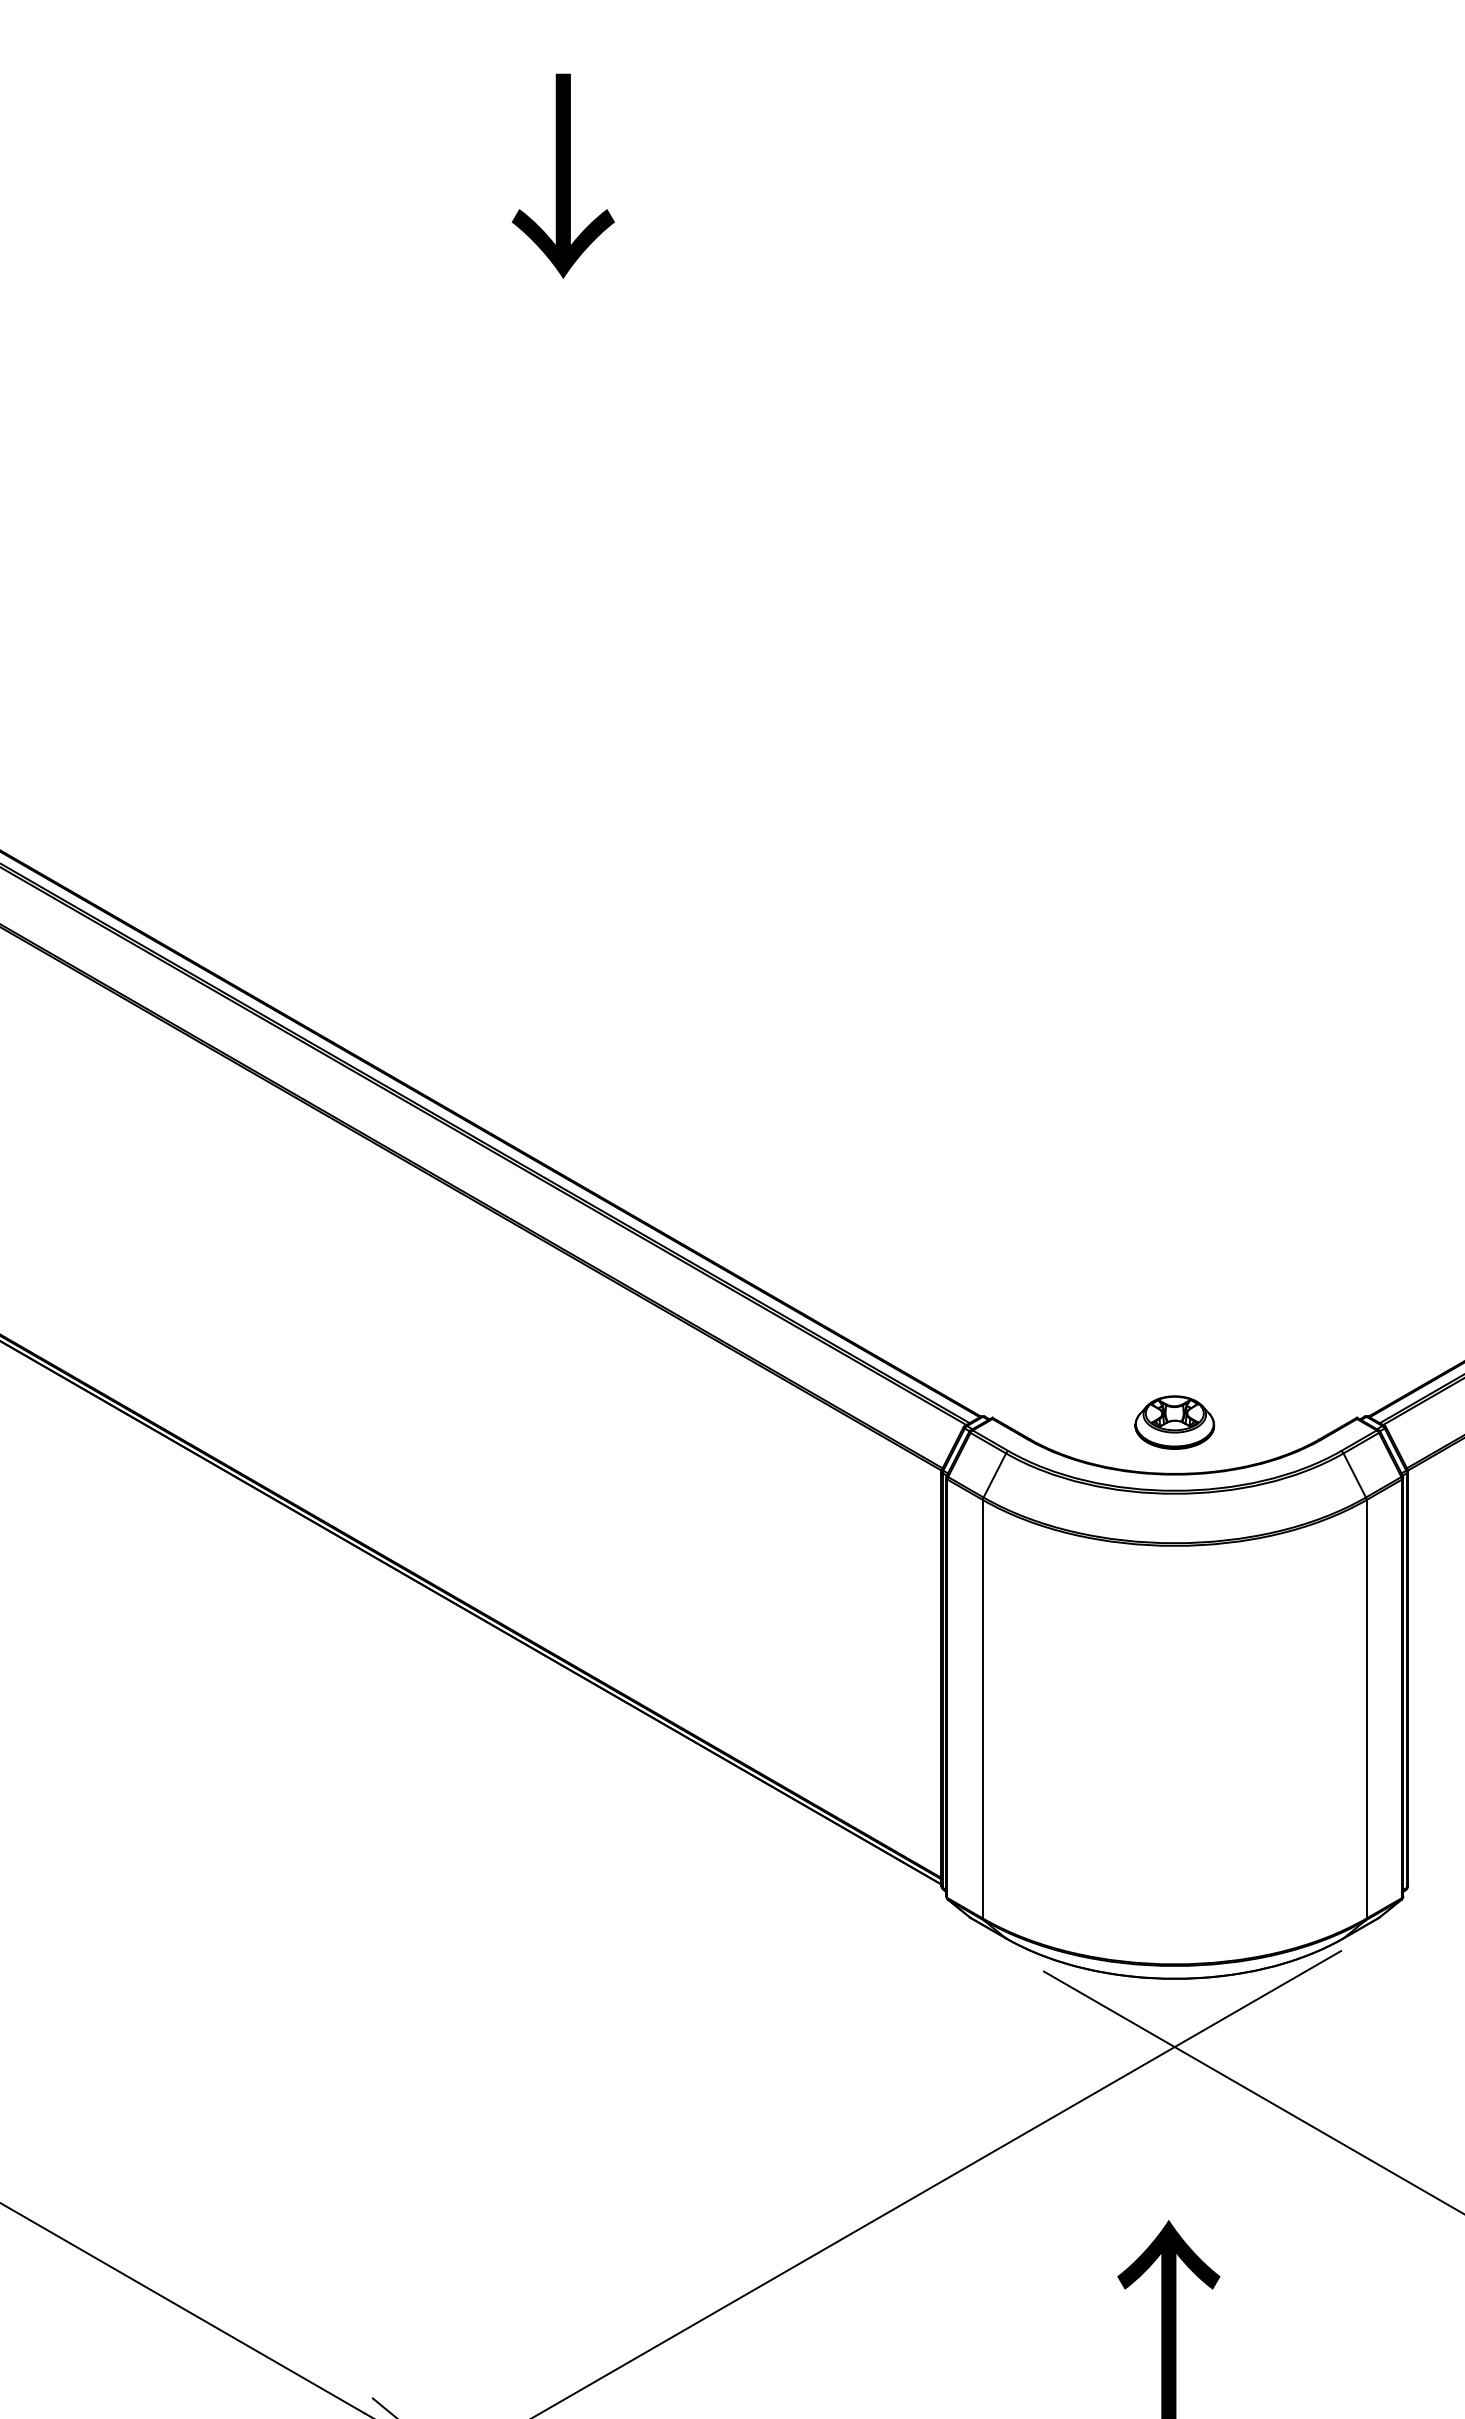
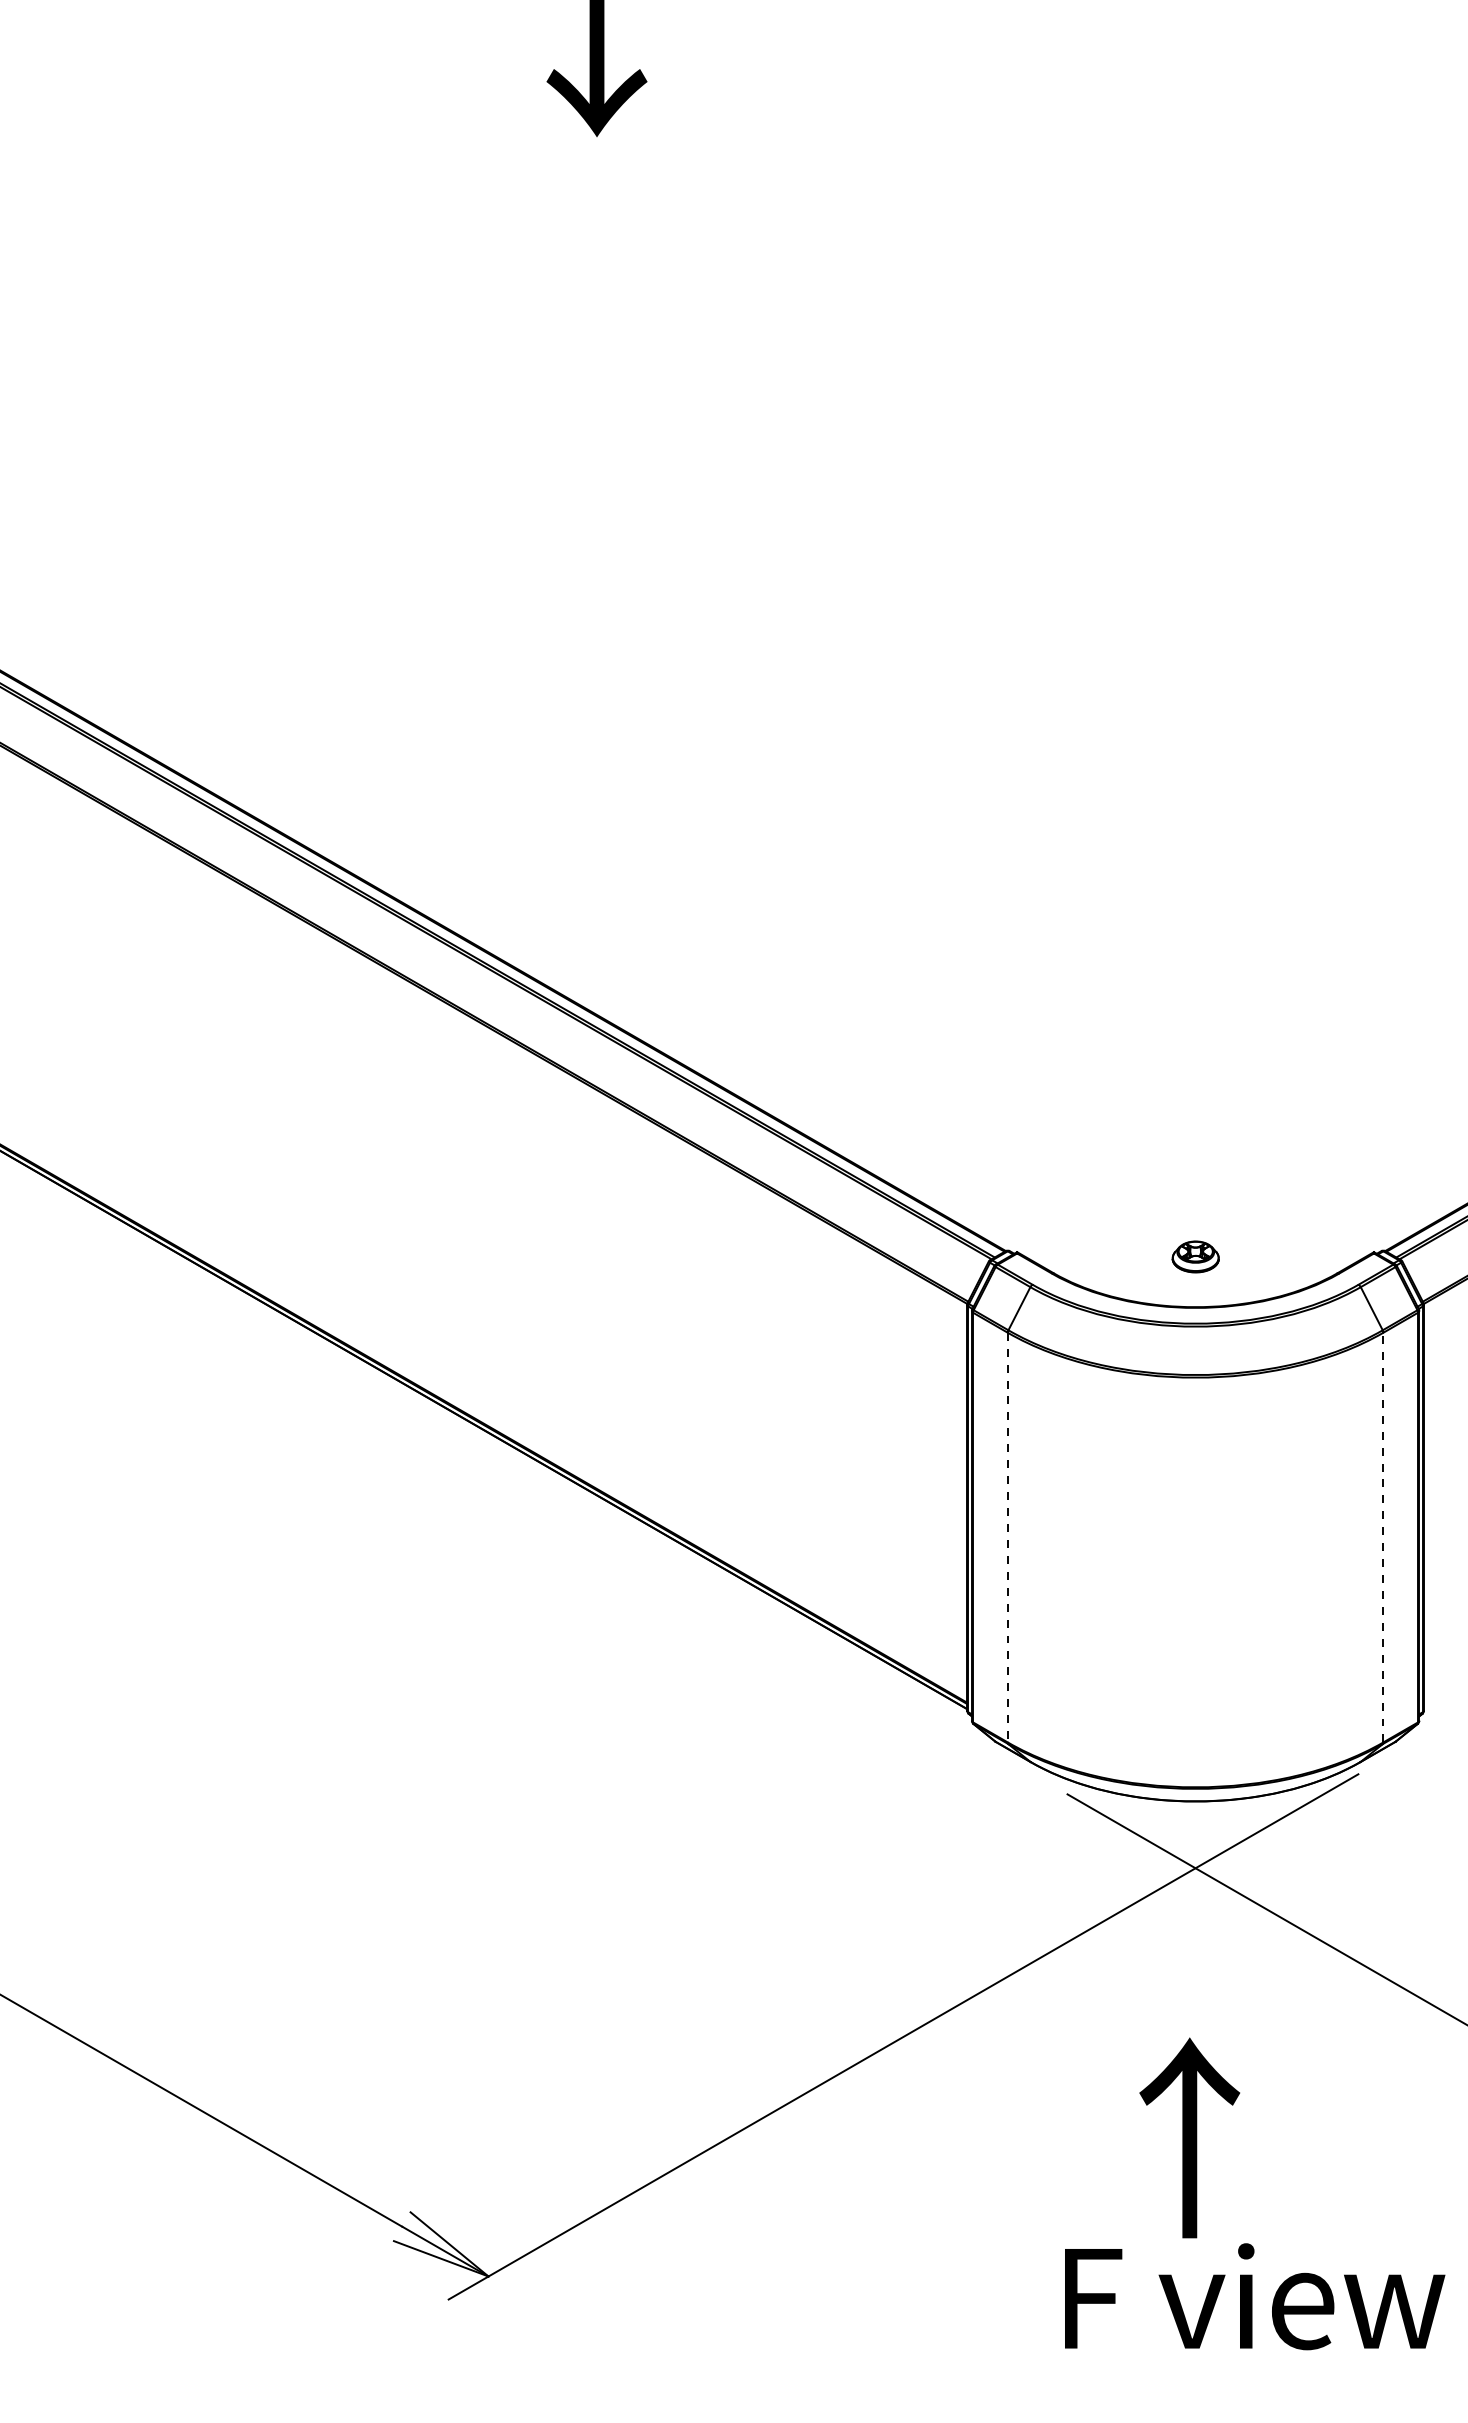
part: (1174, 1422) -> (1195, 1256), size x0.6
line: (982, 1709) -> (1007, 1537), solid -> dashed
line: (1366, 1709) -> (1383, 1537), solid -> dashed

